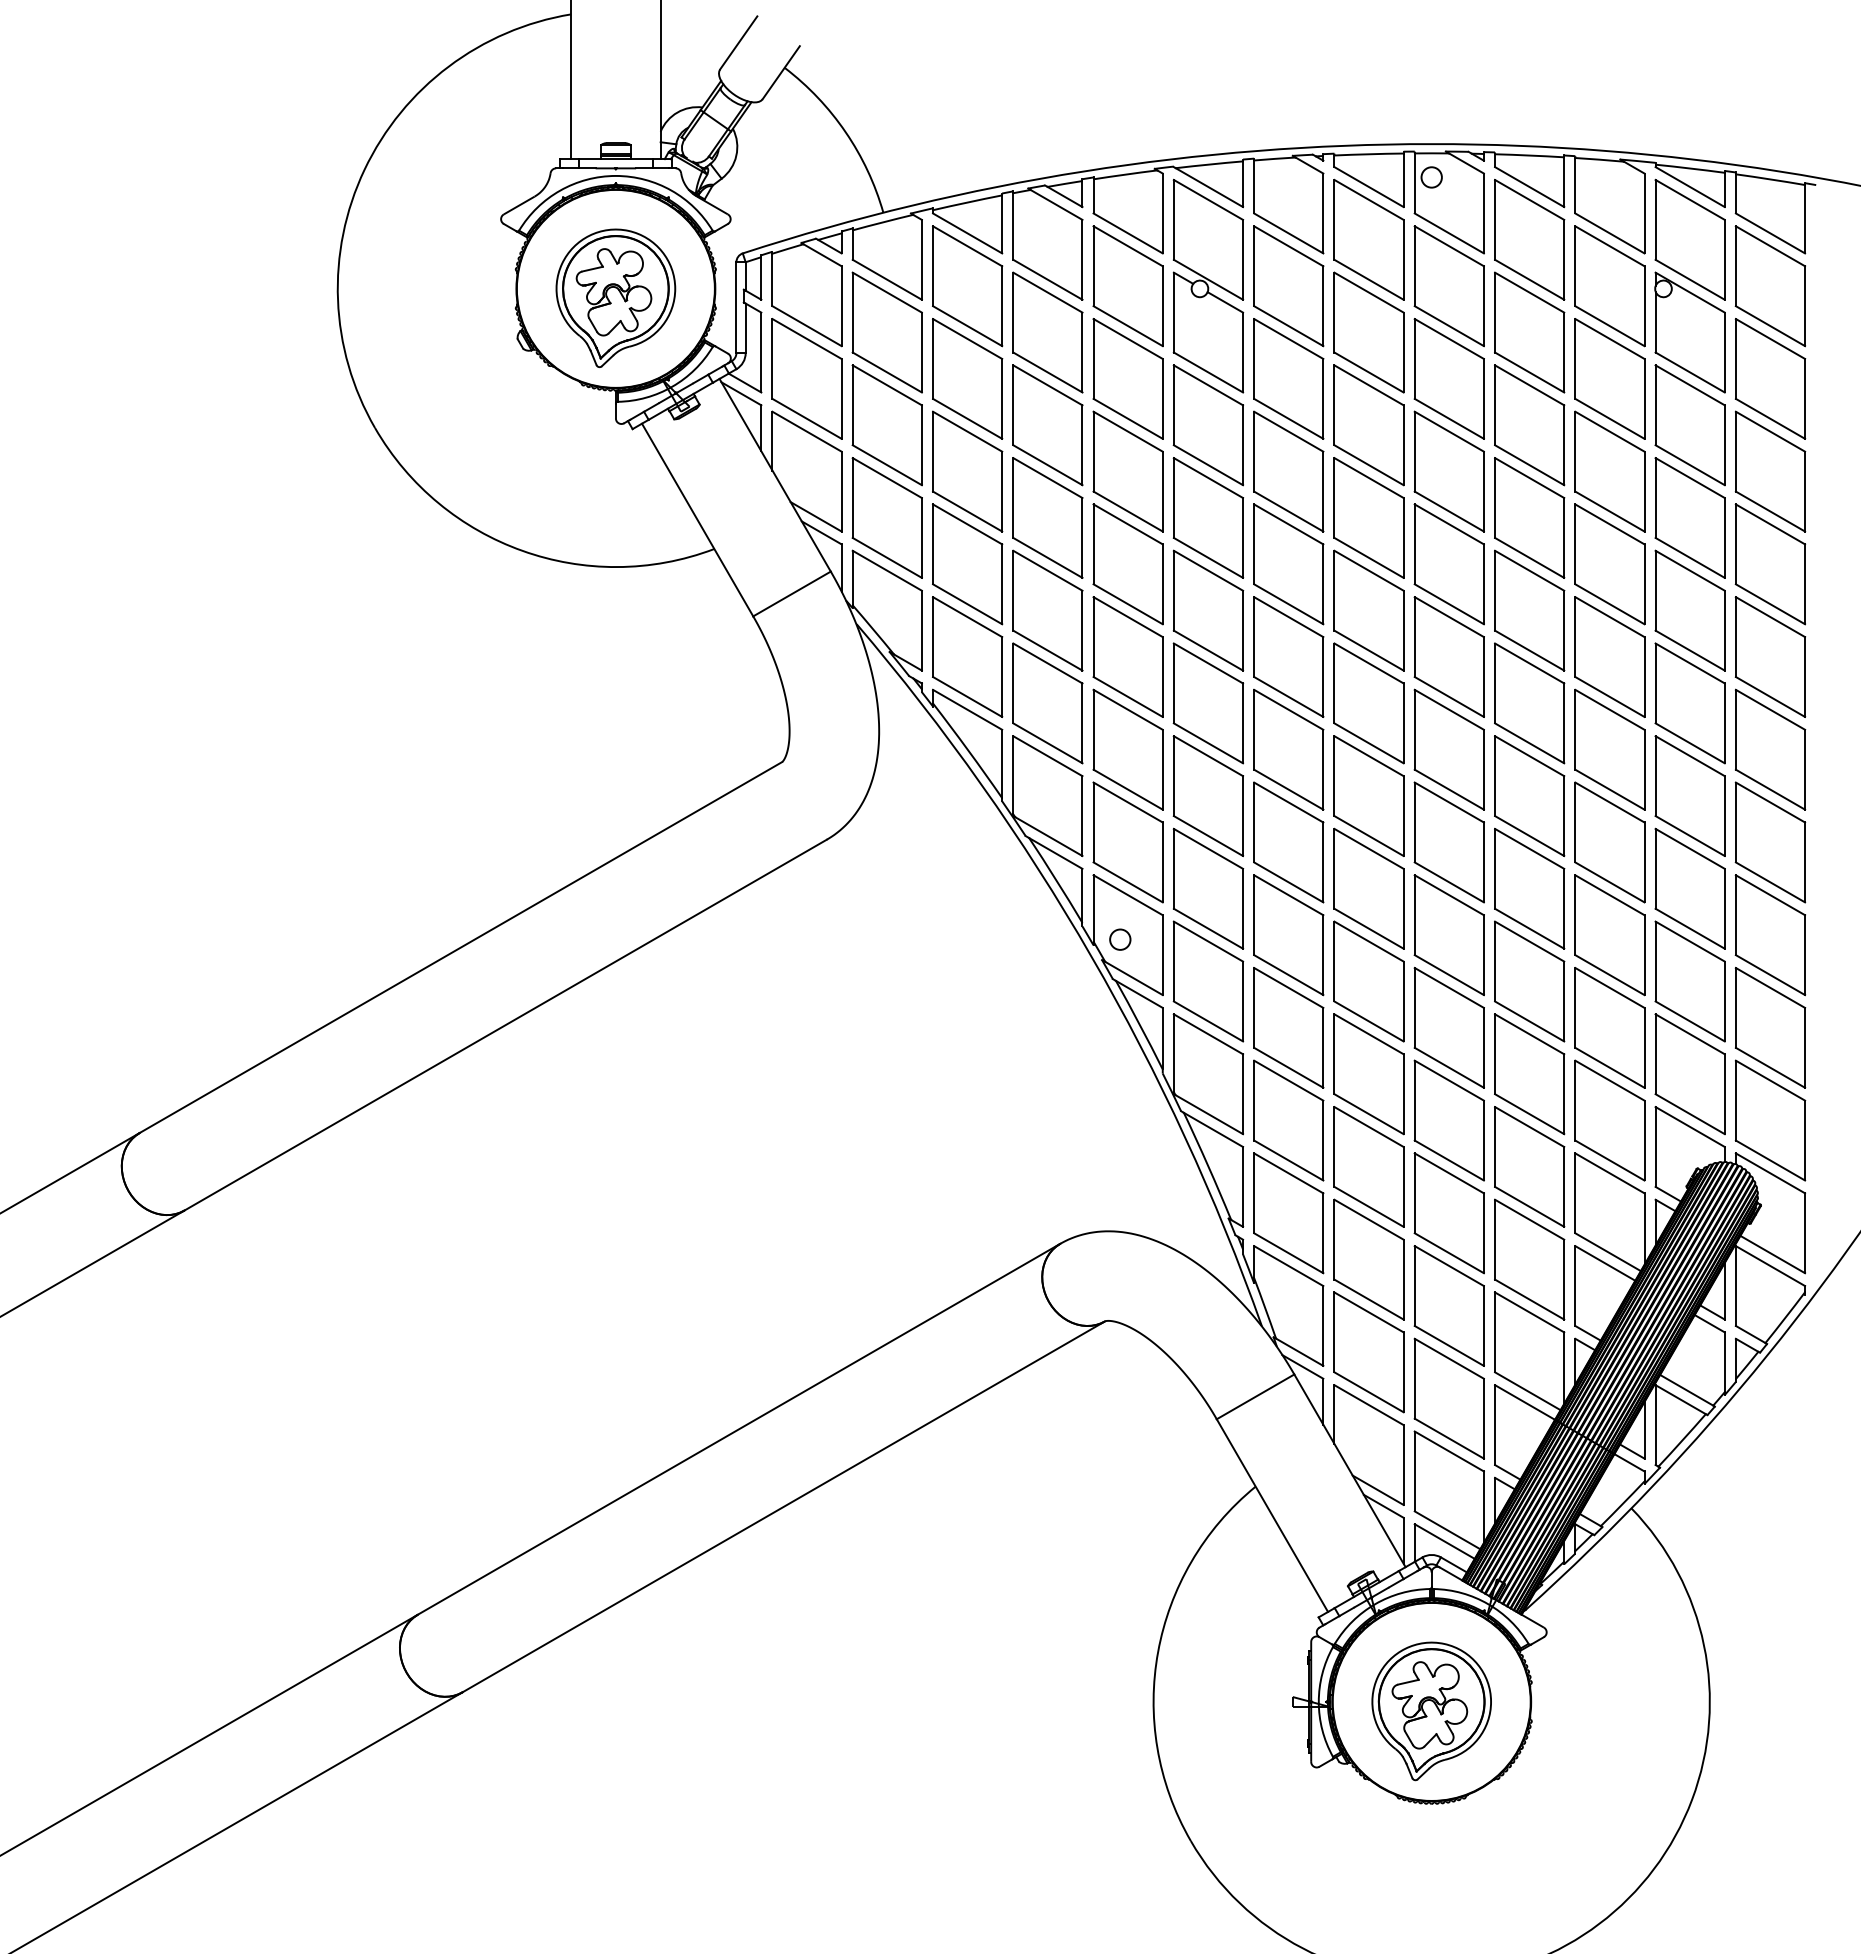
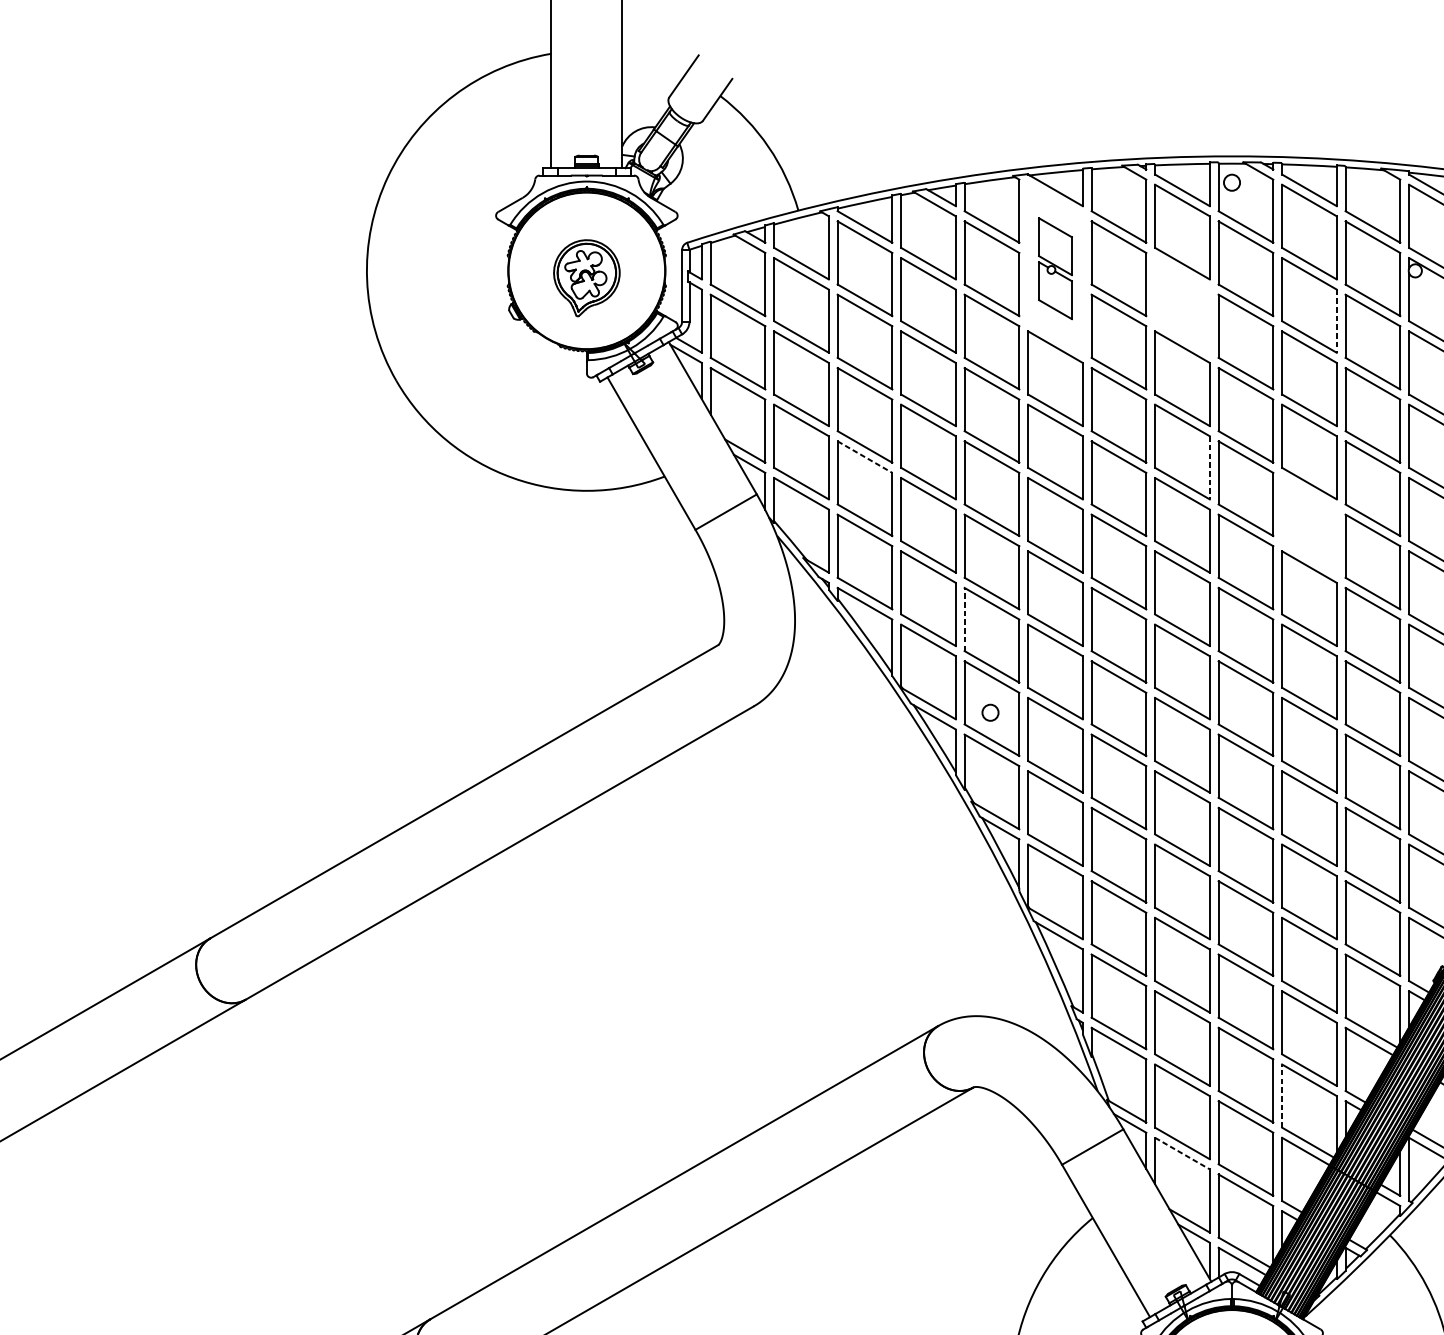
part: (1208, 285) -> (1055, 268), size x0.6
part: (615, 297) -> (586, 277), size x0.7
part: (1368, 332) -> (1182, 305), removed
line: (1564, 352) -> (1337, 321), solid -> dashed
line: (967, 524) -> (864, 457), solid -> dashed
line: (1403, 537) -> (1209, 467), solid -> dashed
part: (1529, 610) -> (1309, 525), removed
line: (1093, 729) -> (964, 619), solid -> dashed
circle: (1120, 939) -> (990, 712), moved
line: (1495, 1332) -> (1282, 1096), solid -> dashed
line: (1369, 1405) -> (1182, 1153), solid -> dashed

